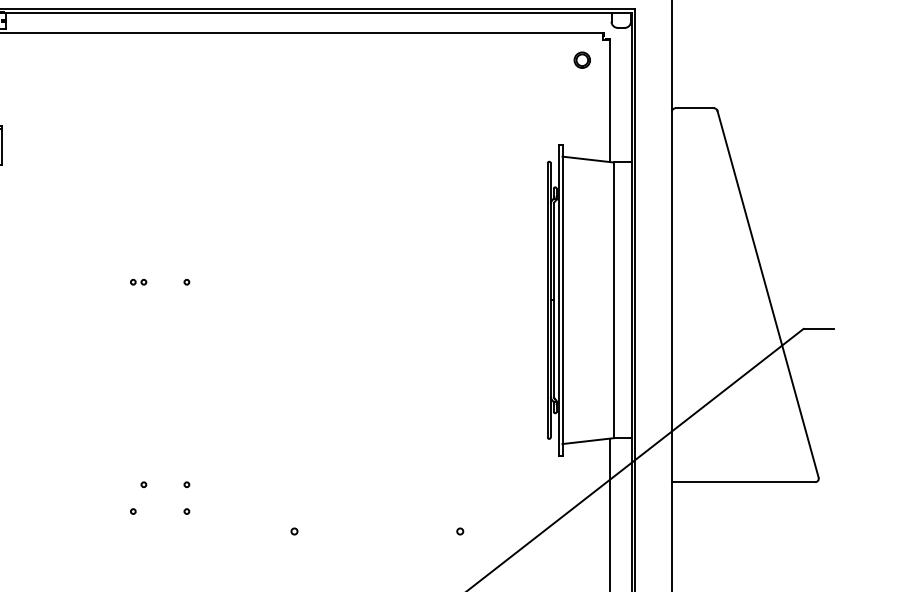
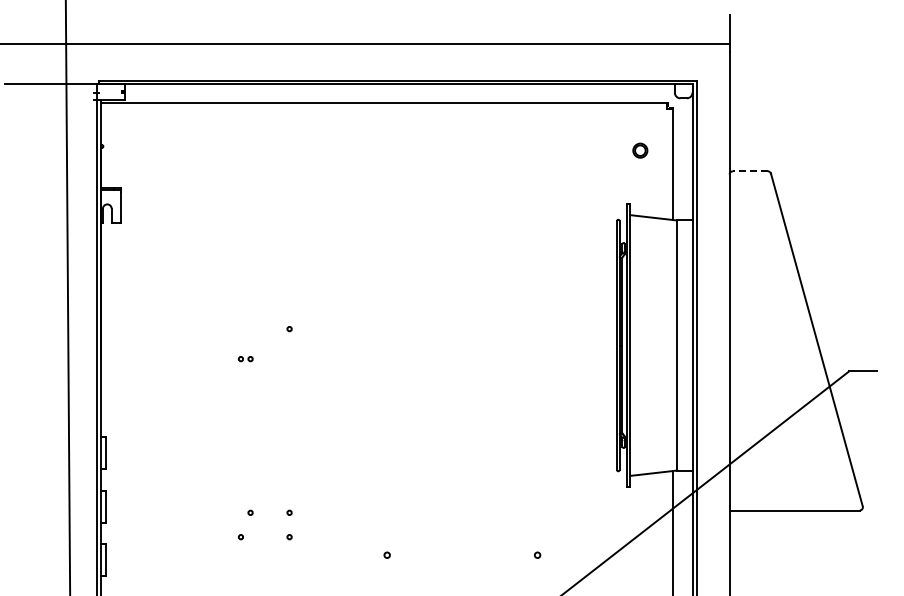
part: (582, 60) -> (640, 150), moved
line: (693, 108) -> (749, 171), solid -> dashed
part: (138, 282) -> (245, 359), moved

